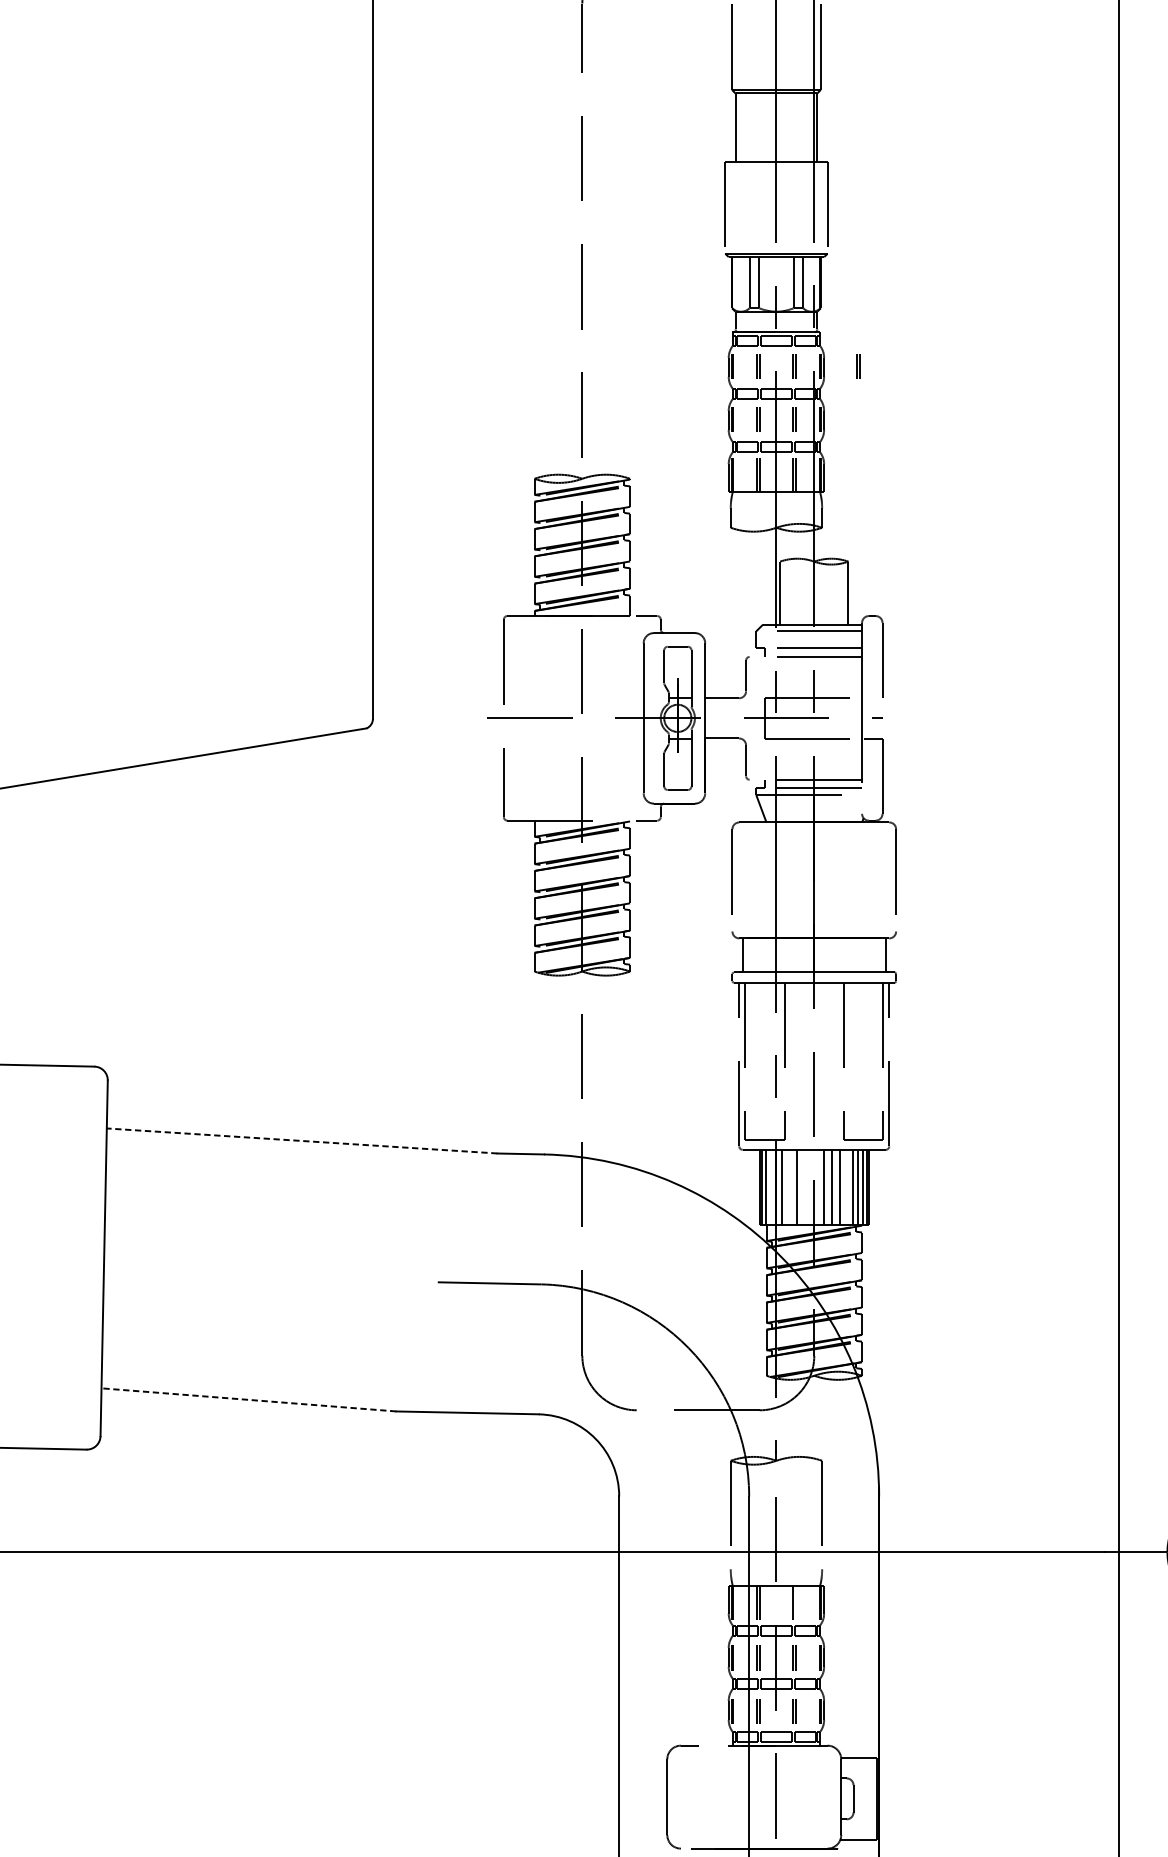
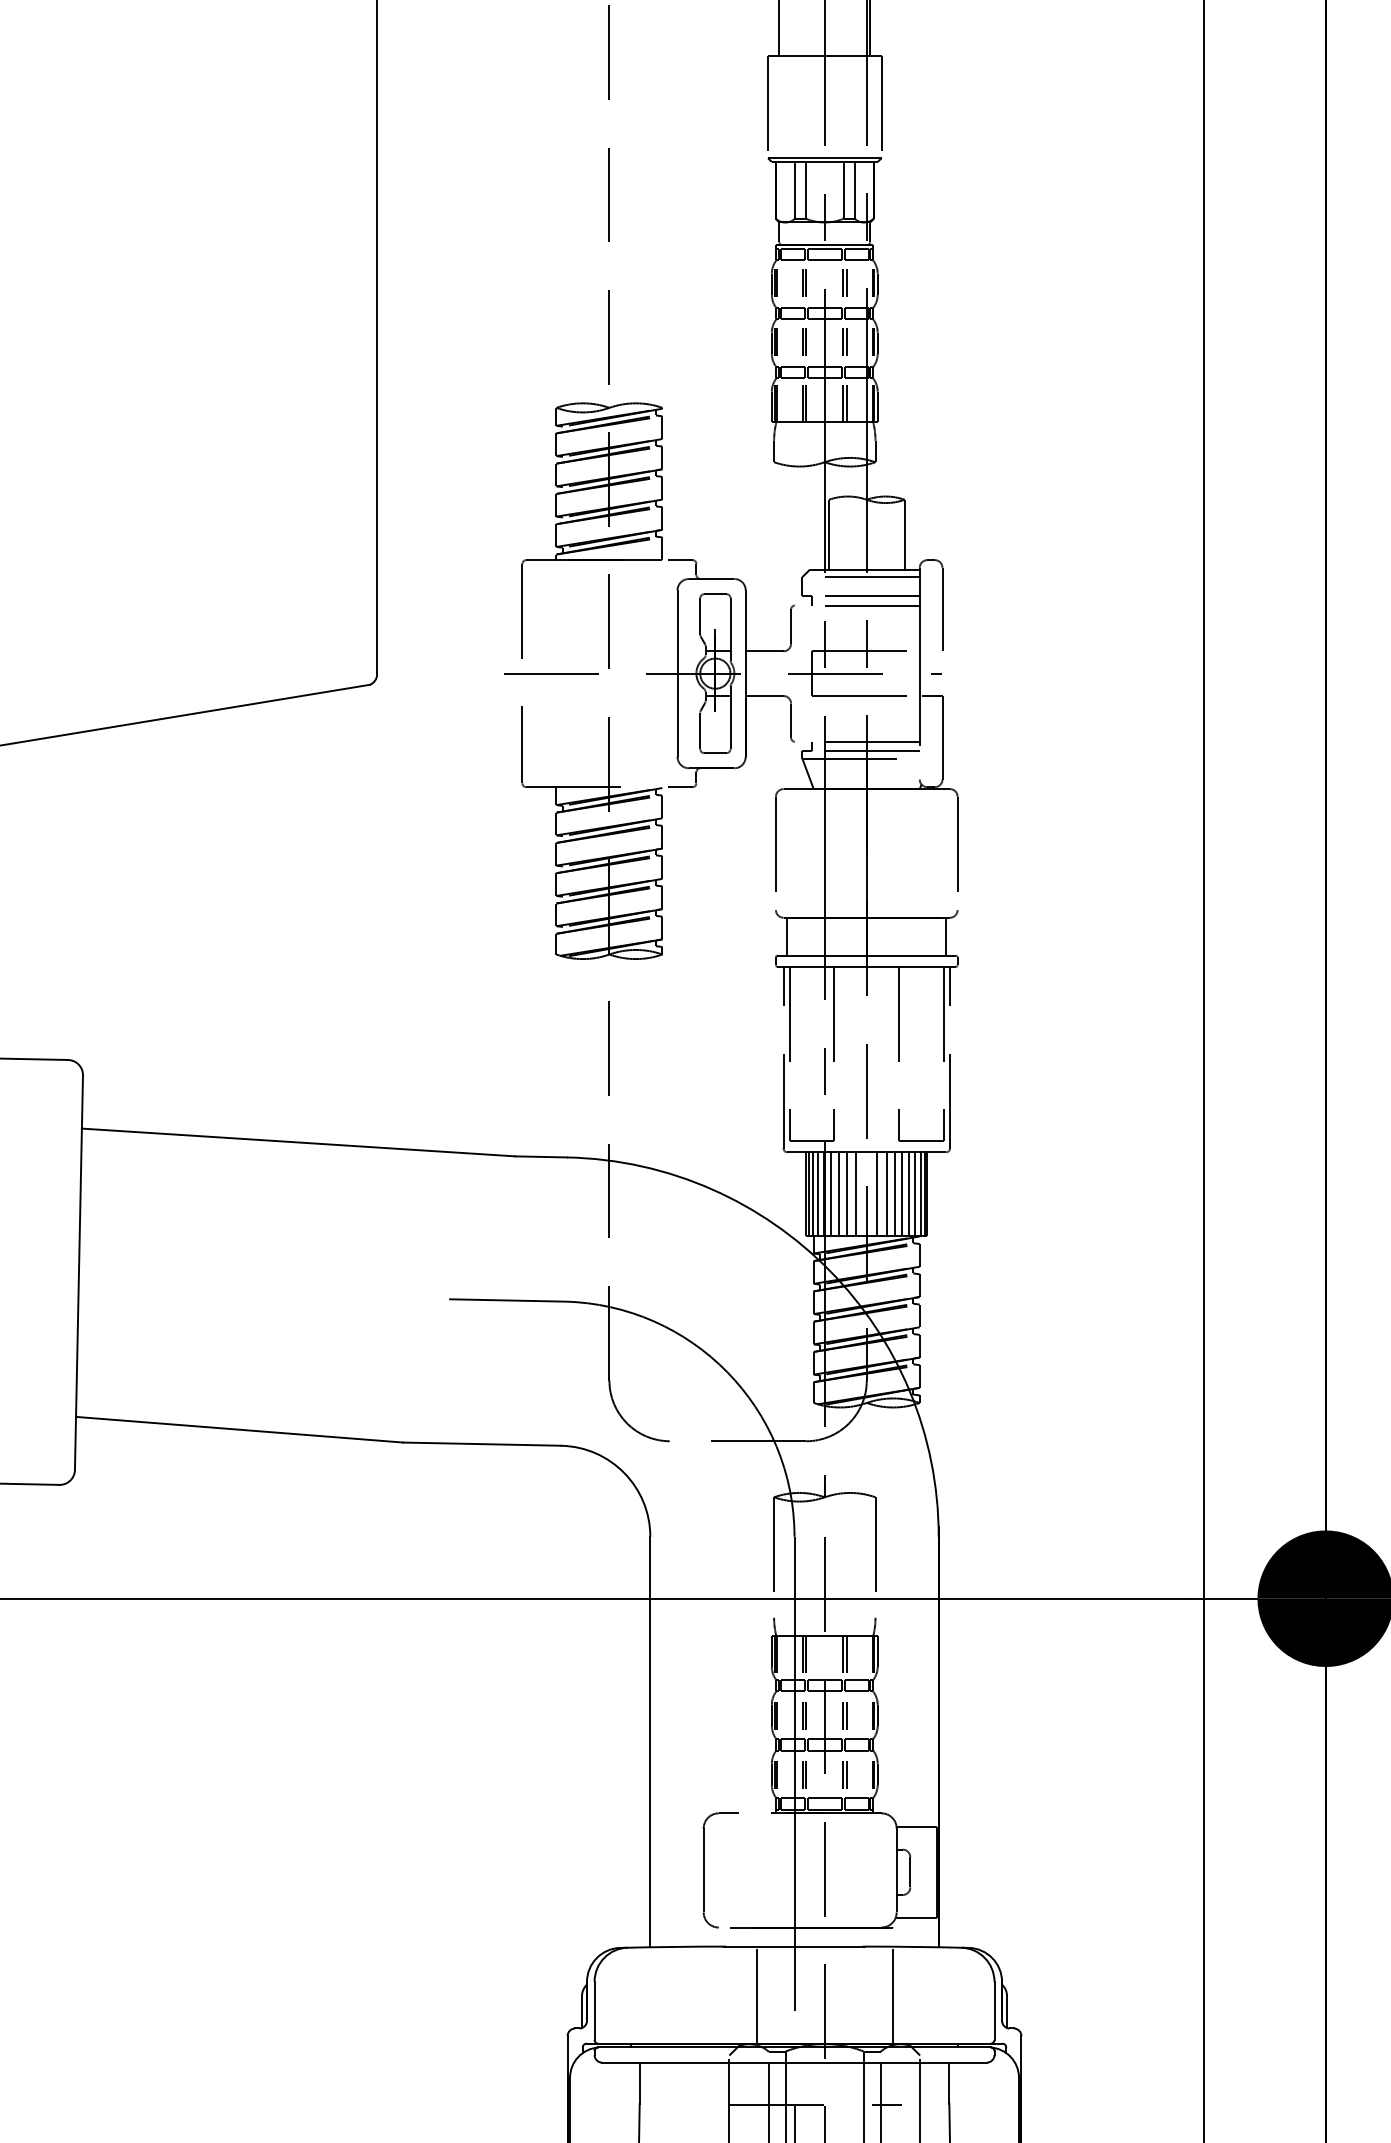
part: (858, 365) -> (915, 282), removed
line: (302, 1140) -> (298, 1142), dashed -> solid
line: (770, 1186) -> (818, 1193), added
line: (788, 1186) -> (838, 1193), added
line: (805, 1186) -> (856, 1193), added
line: (846, 1186) -> (902, 1193), added
line: (248, 1399) -> (239, 1429), dashed -> solid
line: (796, 1602) -> (846, 1654), added

